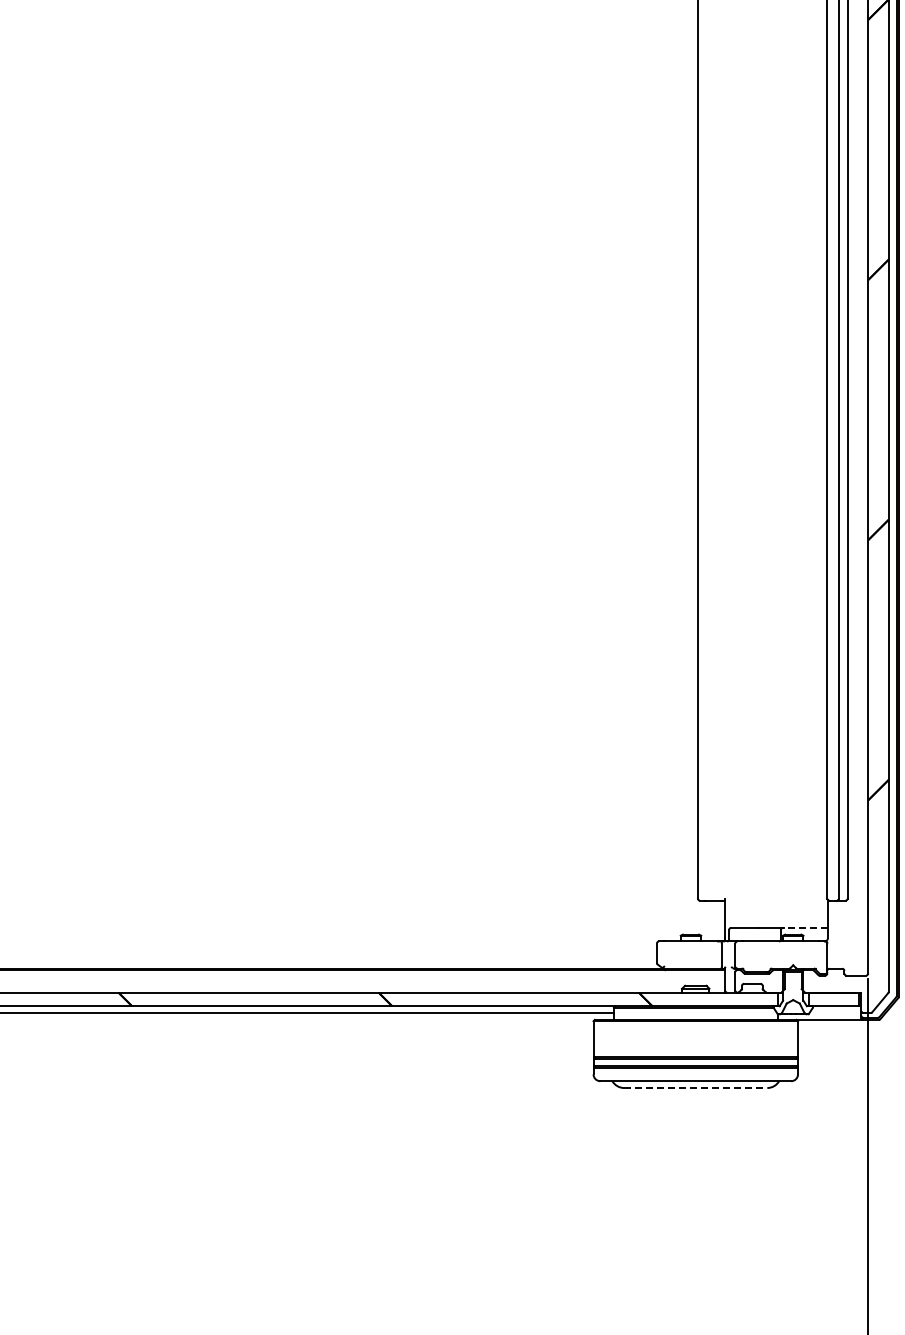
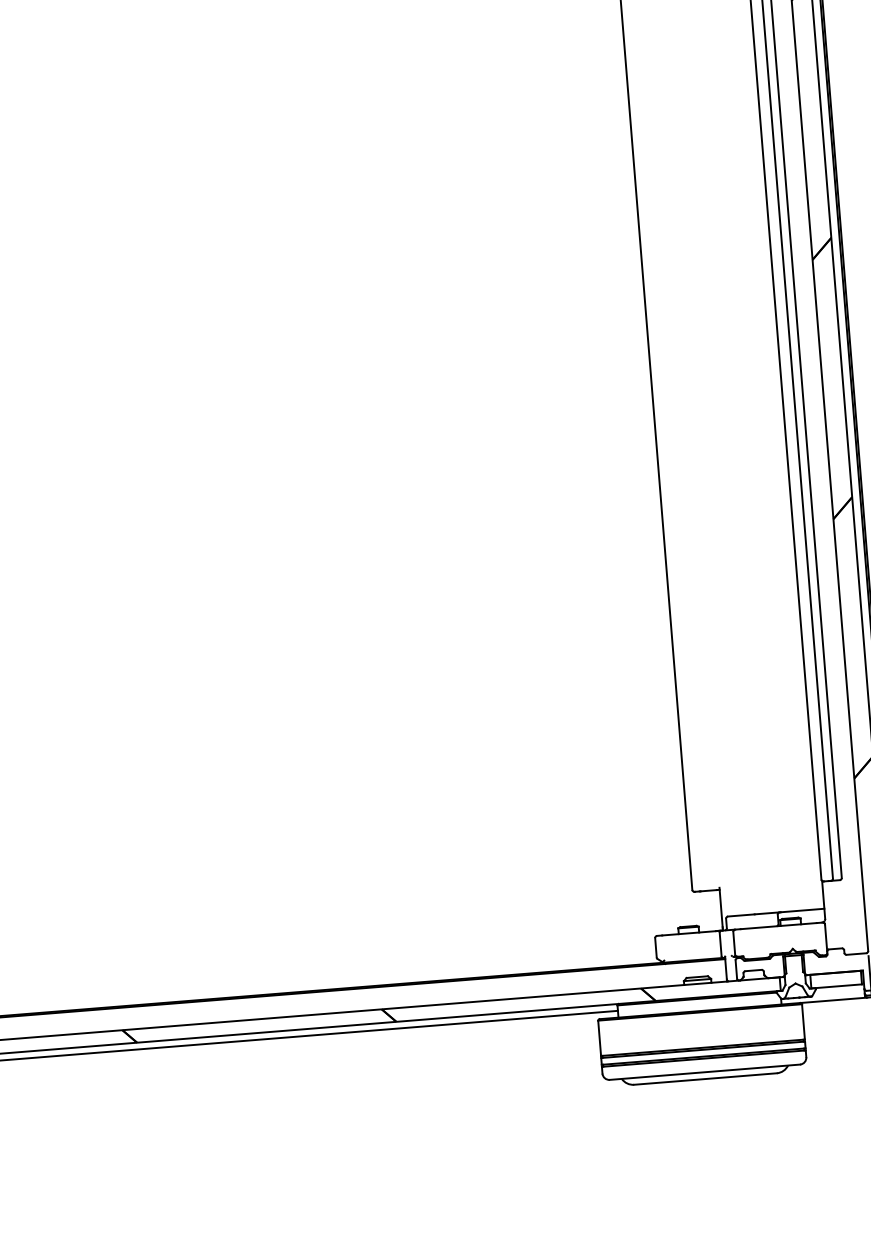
line: (806, 927) -> (802, 910), dashed -> solid
line: (695, 1088) -> (705, 1079), dashed -> solid

